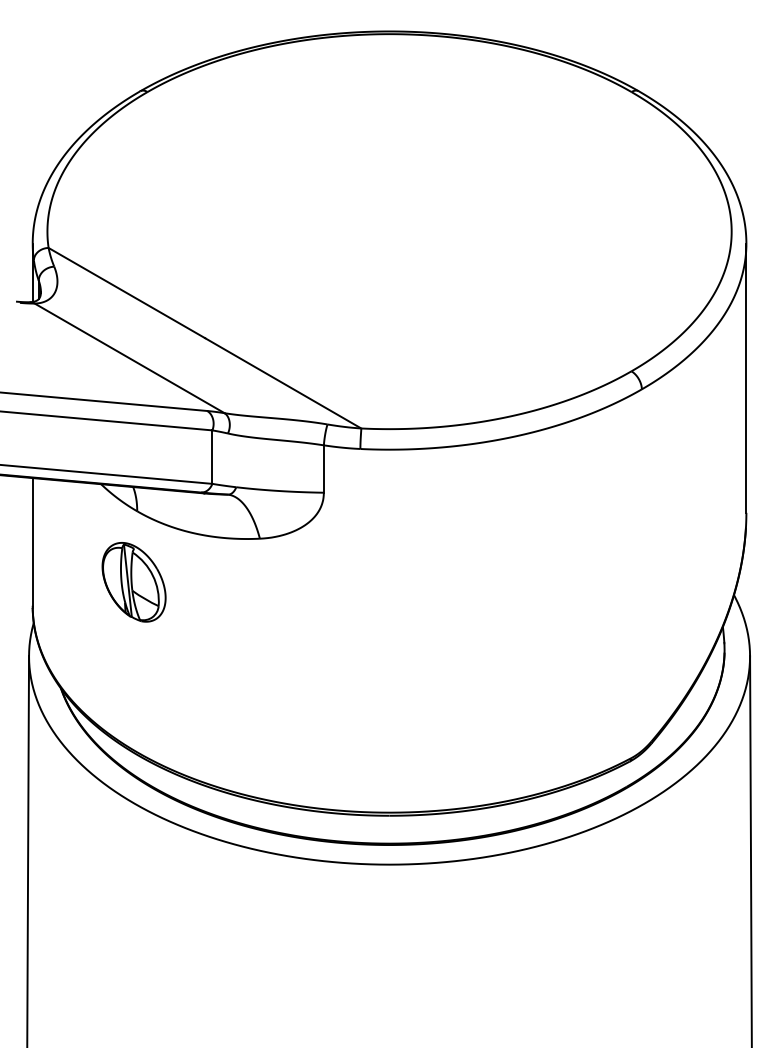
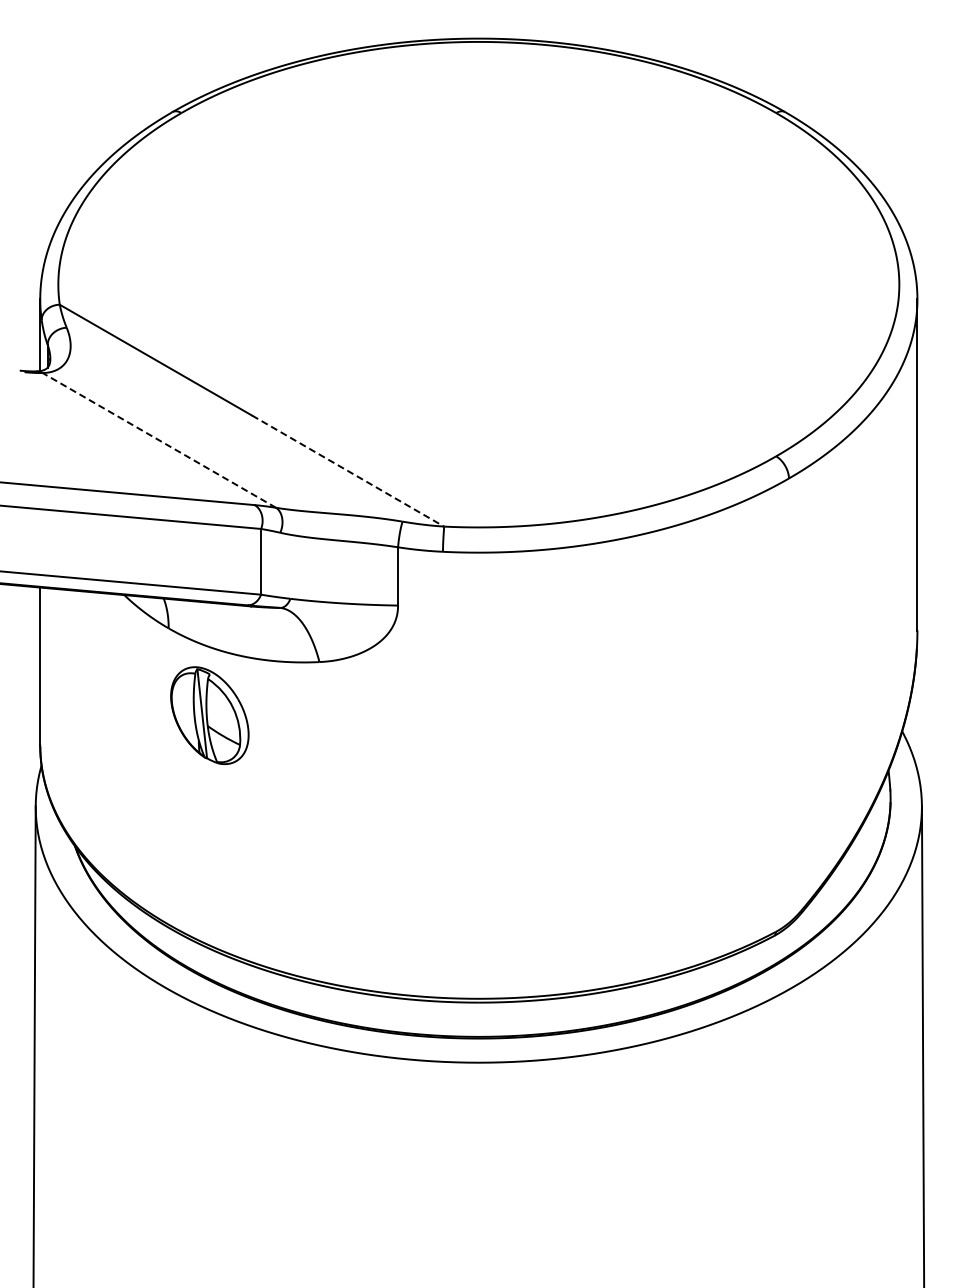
line: (129, 358) -> (159, 440), solid -> dashed
line: (283, 383) -> (348, 471), solid -> dashed
part: (133, 582) -> (209, 715), moved

